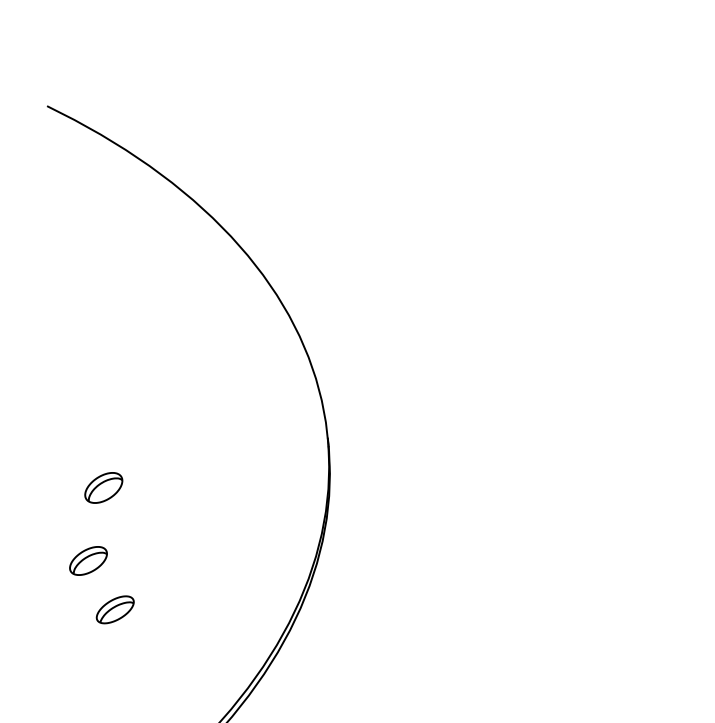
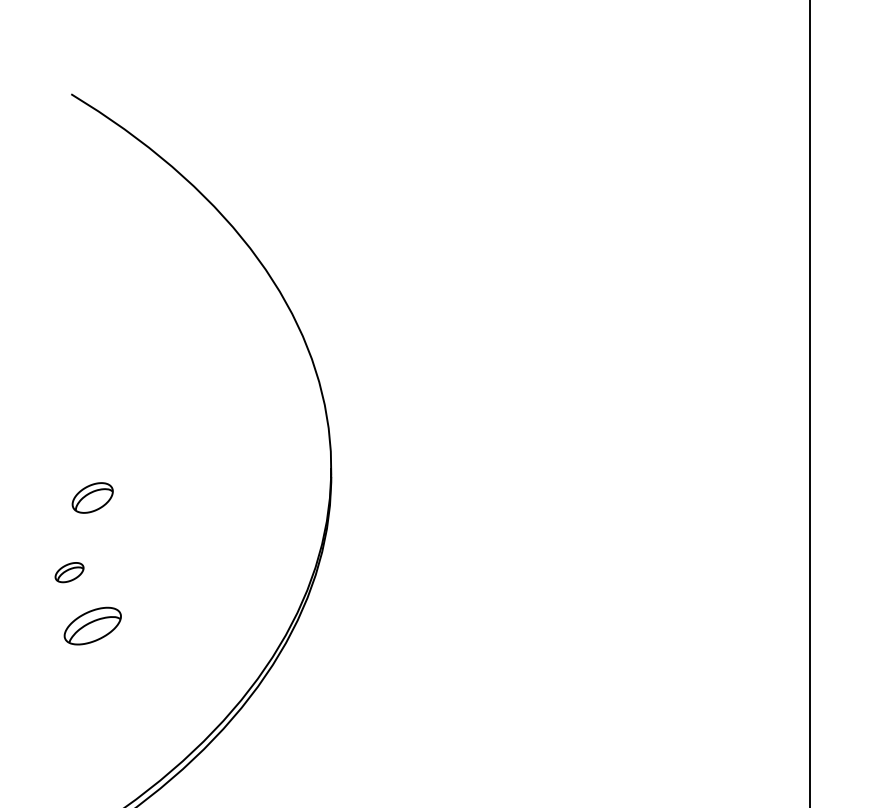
part: (88, 560) -> (69, 572), size x0.7
part: (115, 610) -> (92, 626), size x1.4

